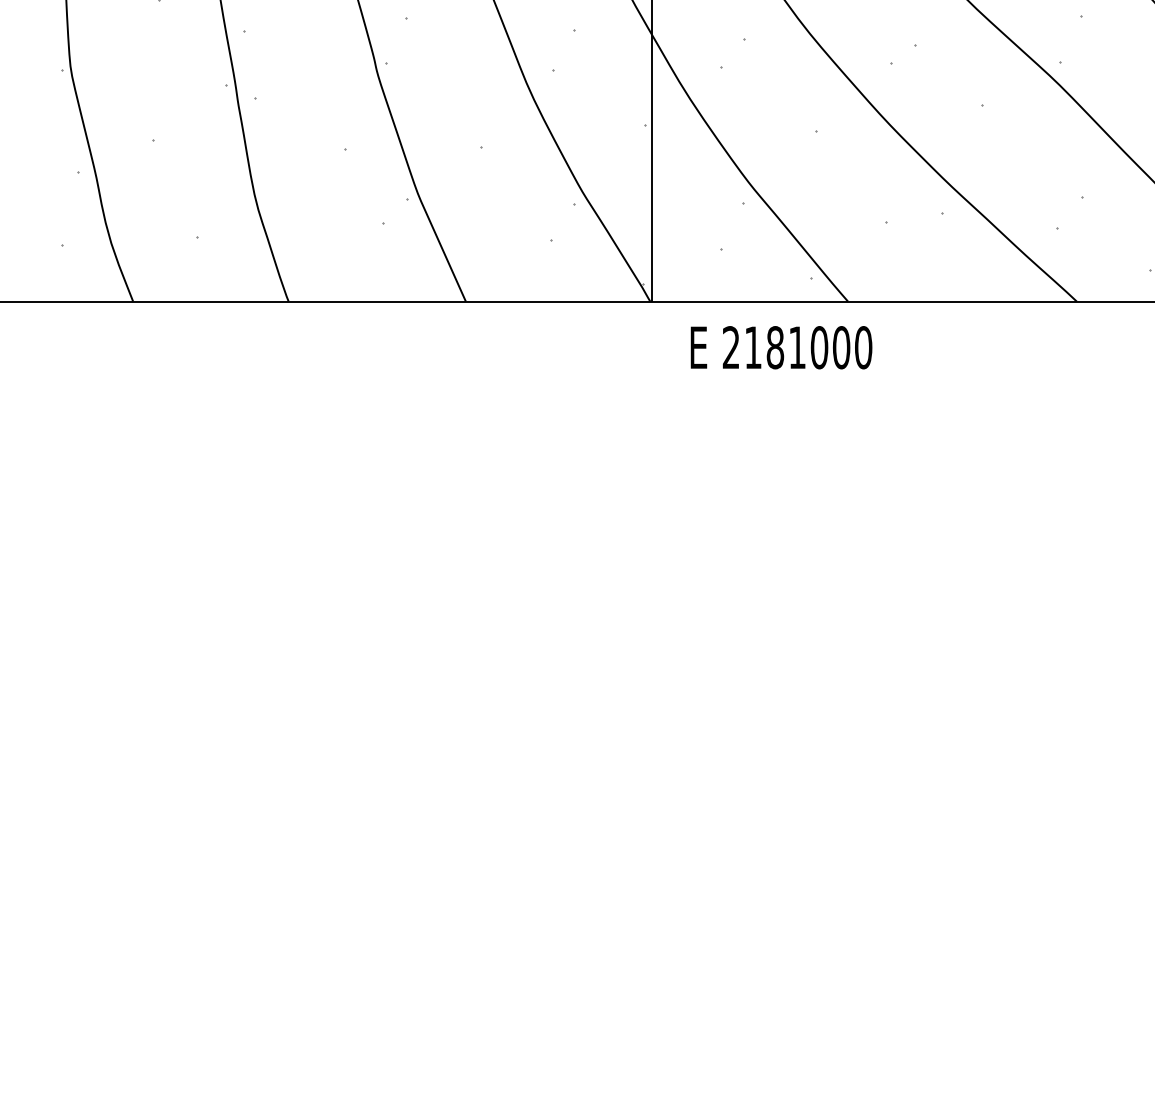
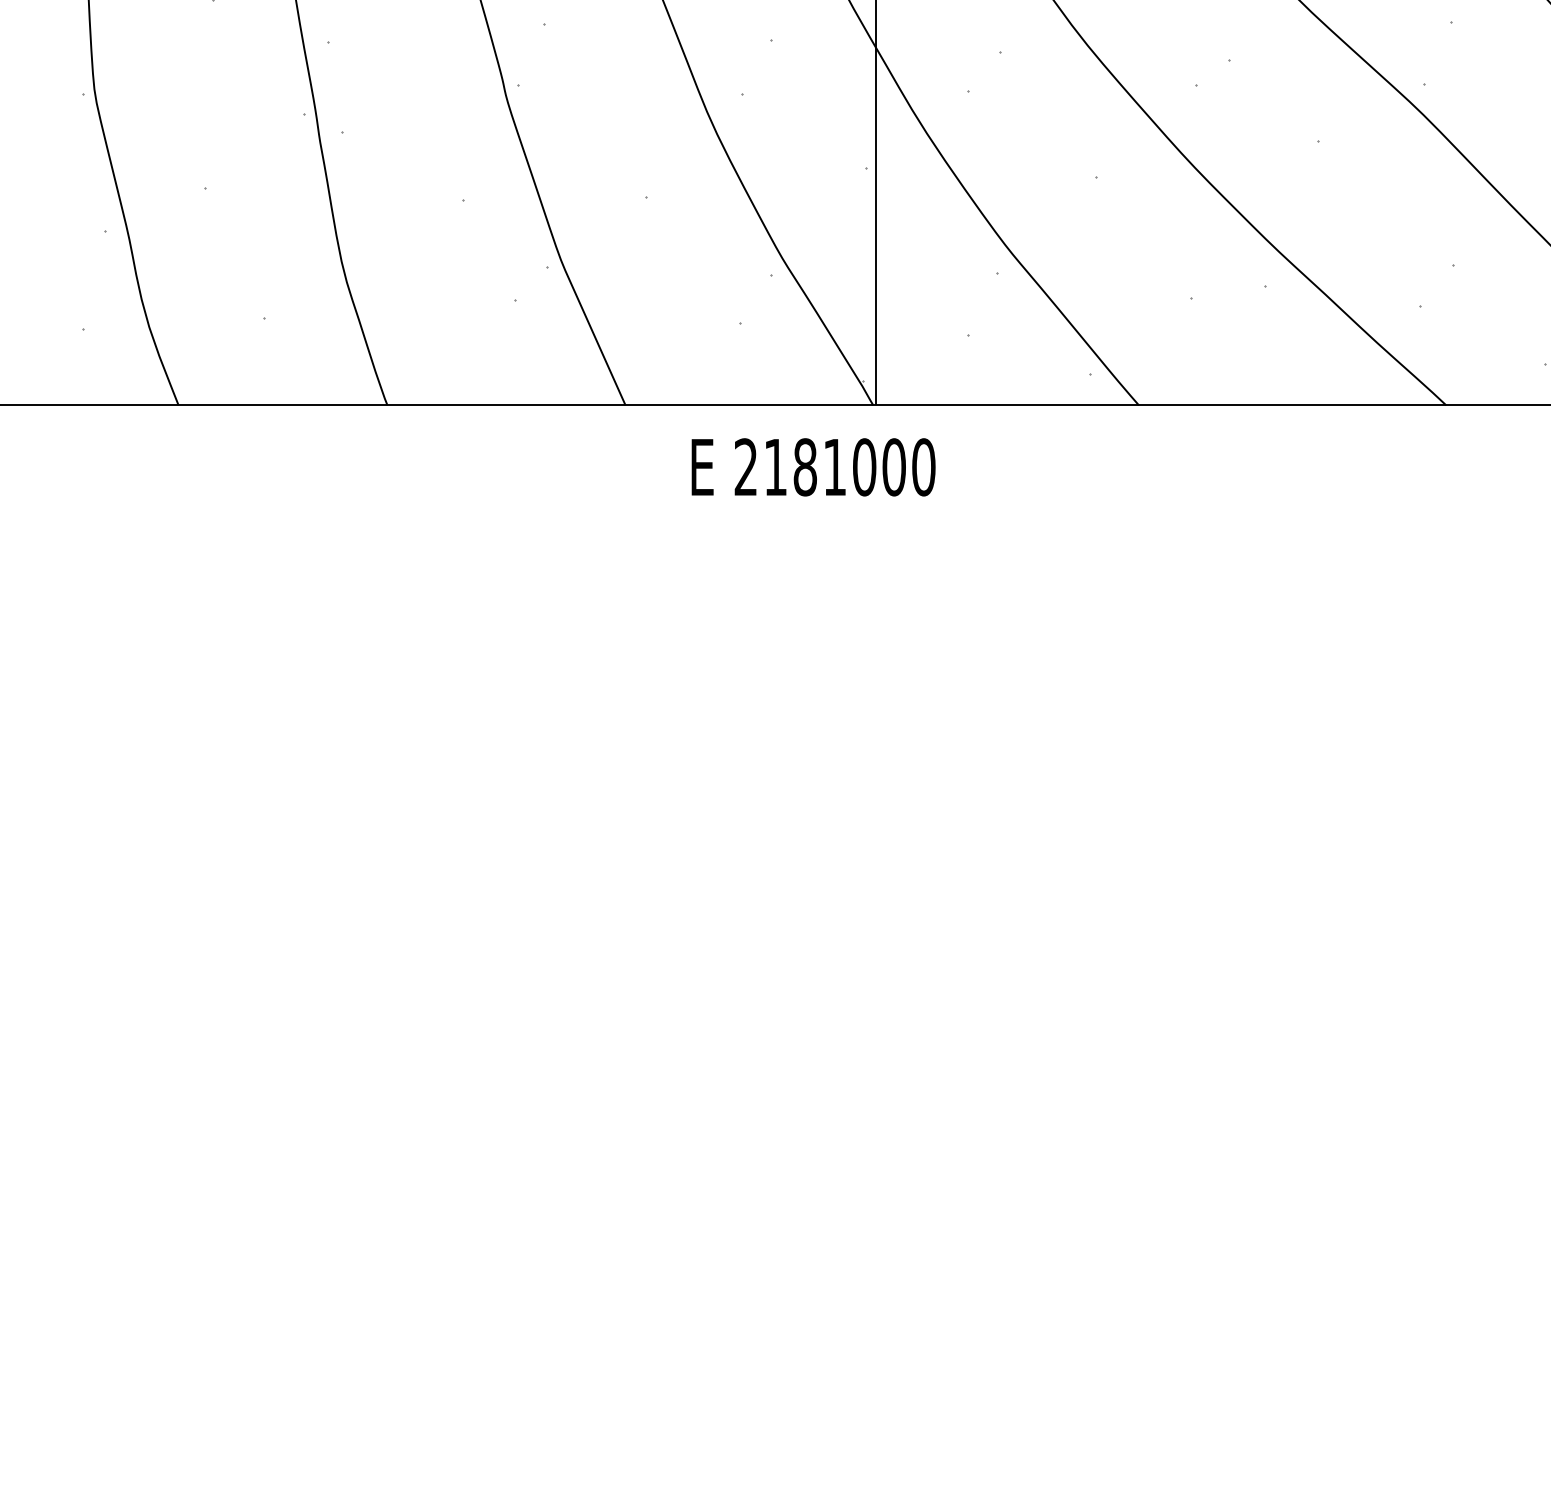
text: (781, 347) -> (813, 467), moved

